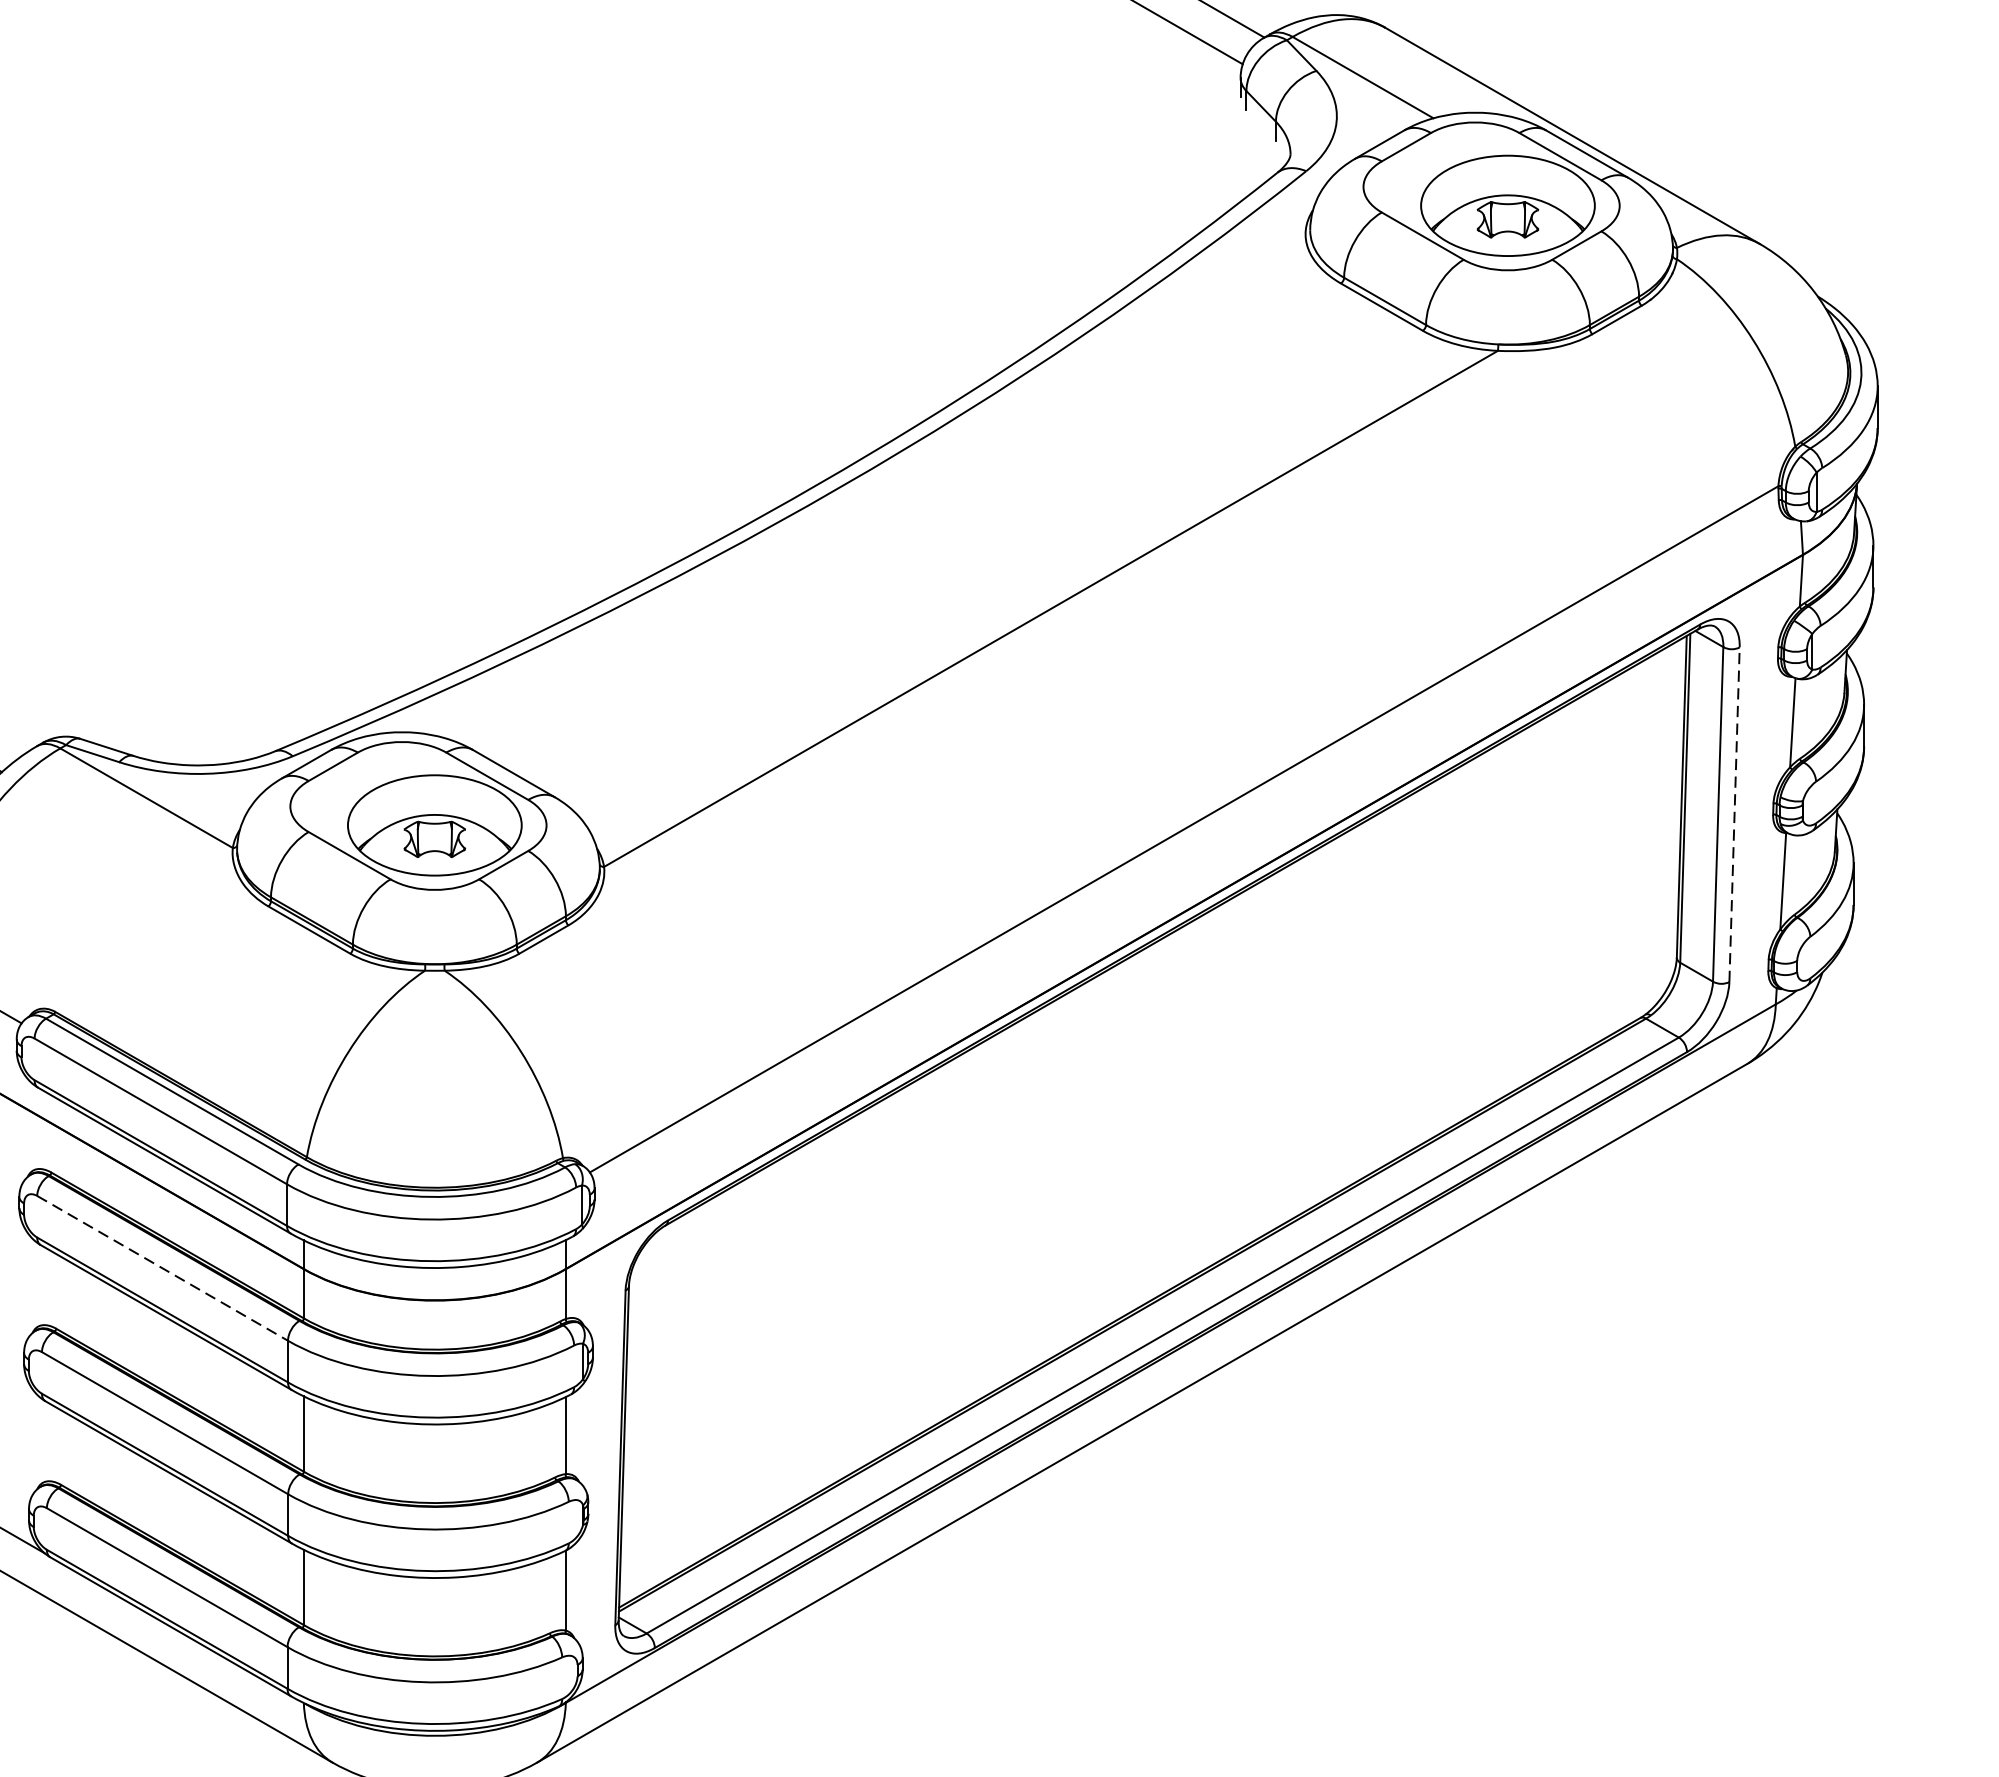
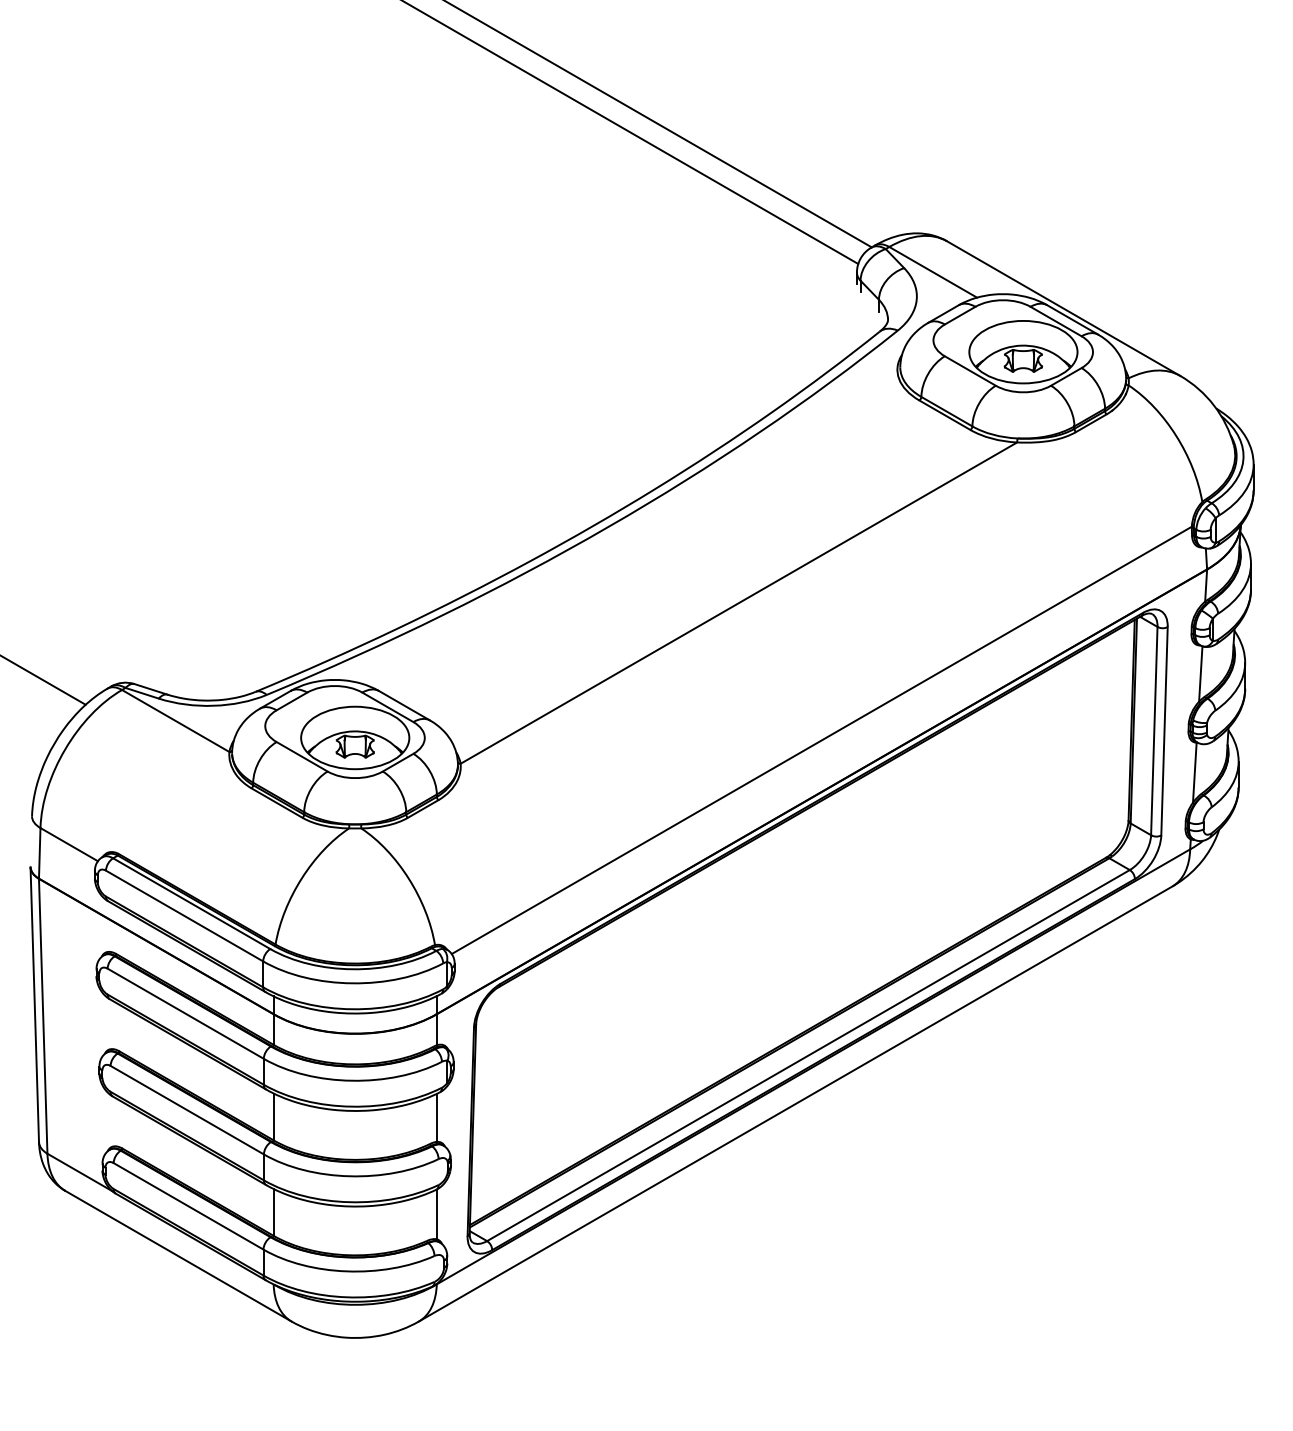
line: (1734, 813) -> (1164, 730), dashed -> solid
line: (163, 1269) -> (186, 1014), dashed -> solid

